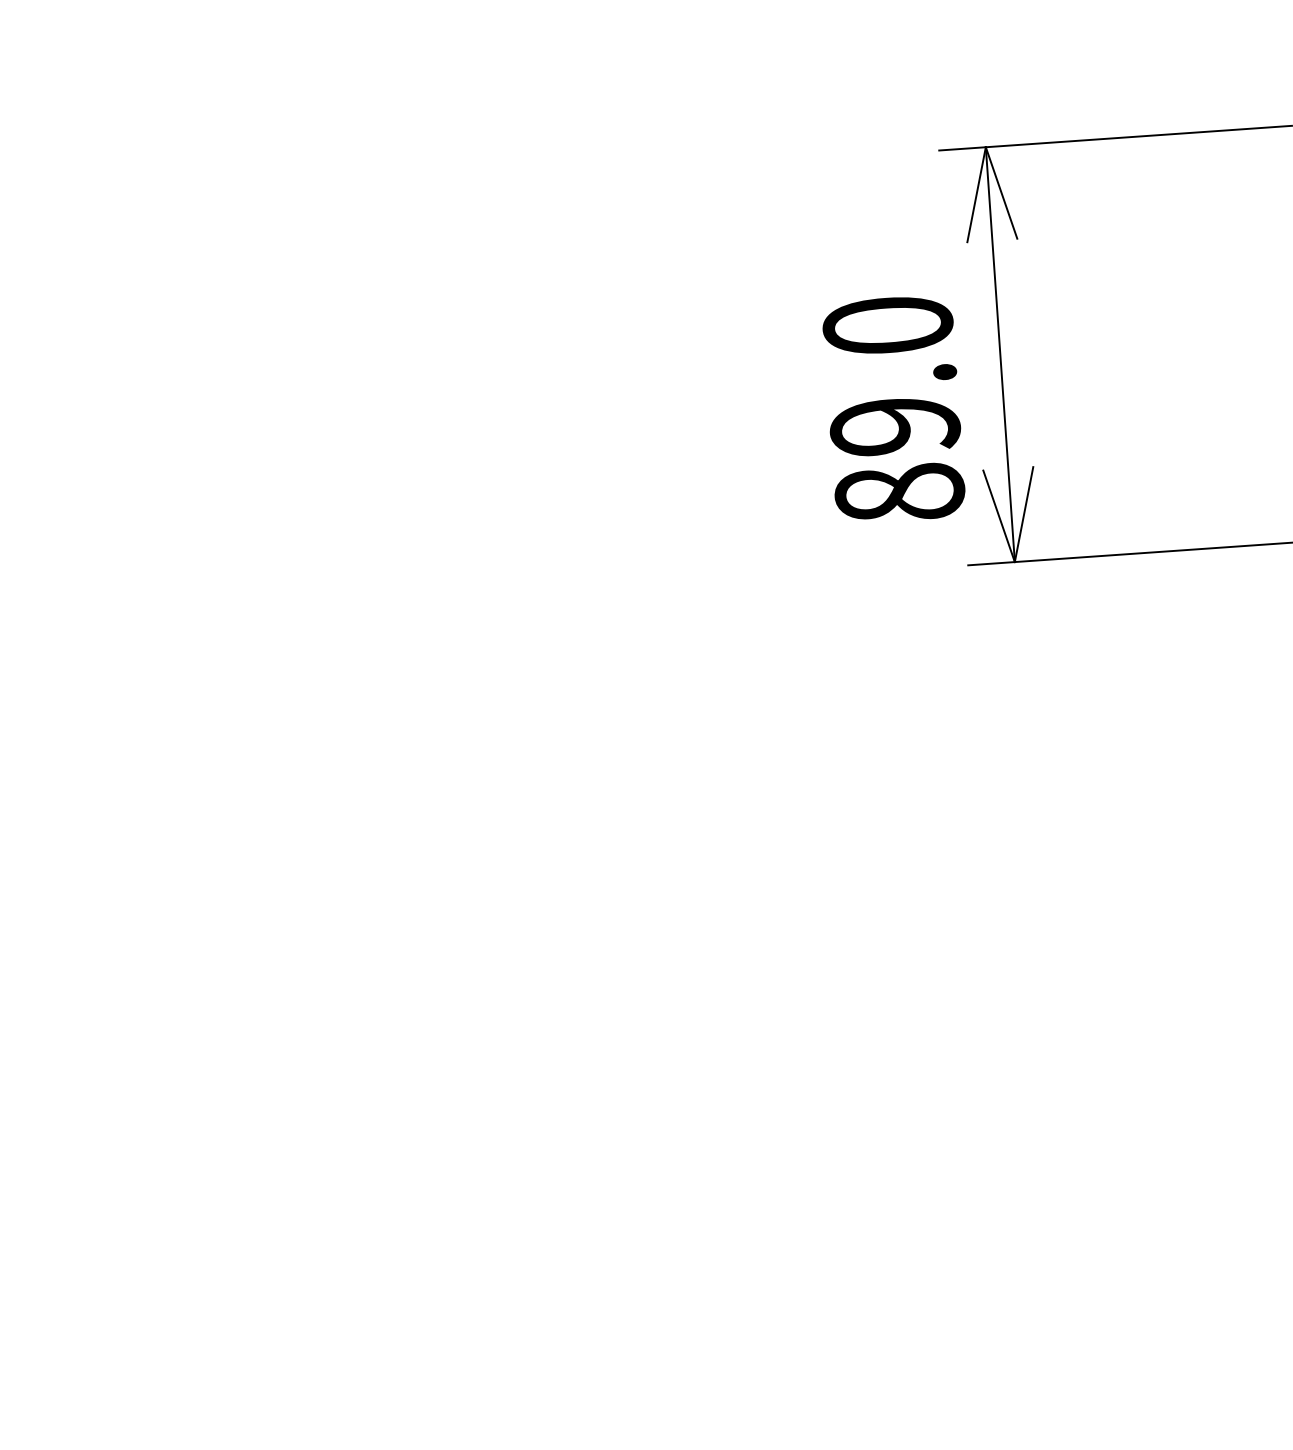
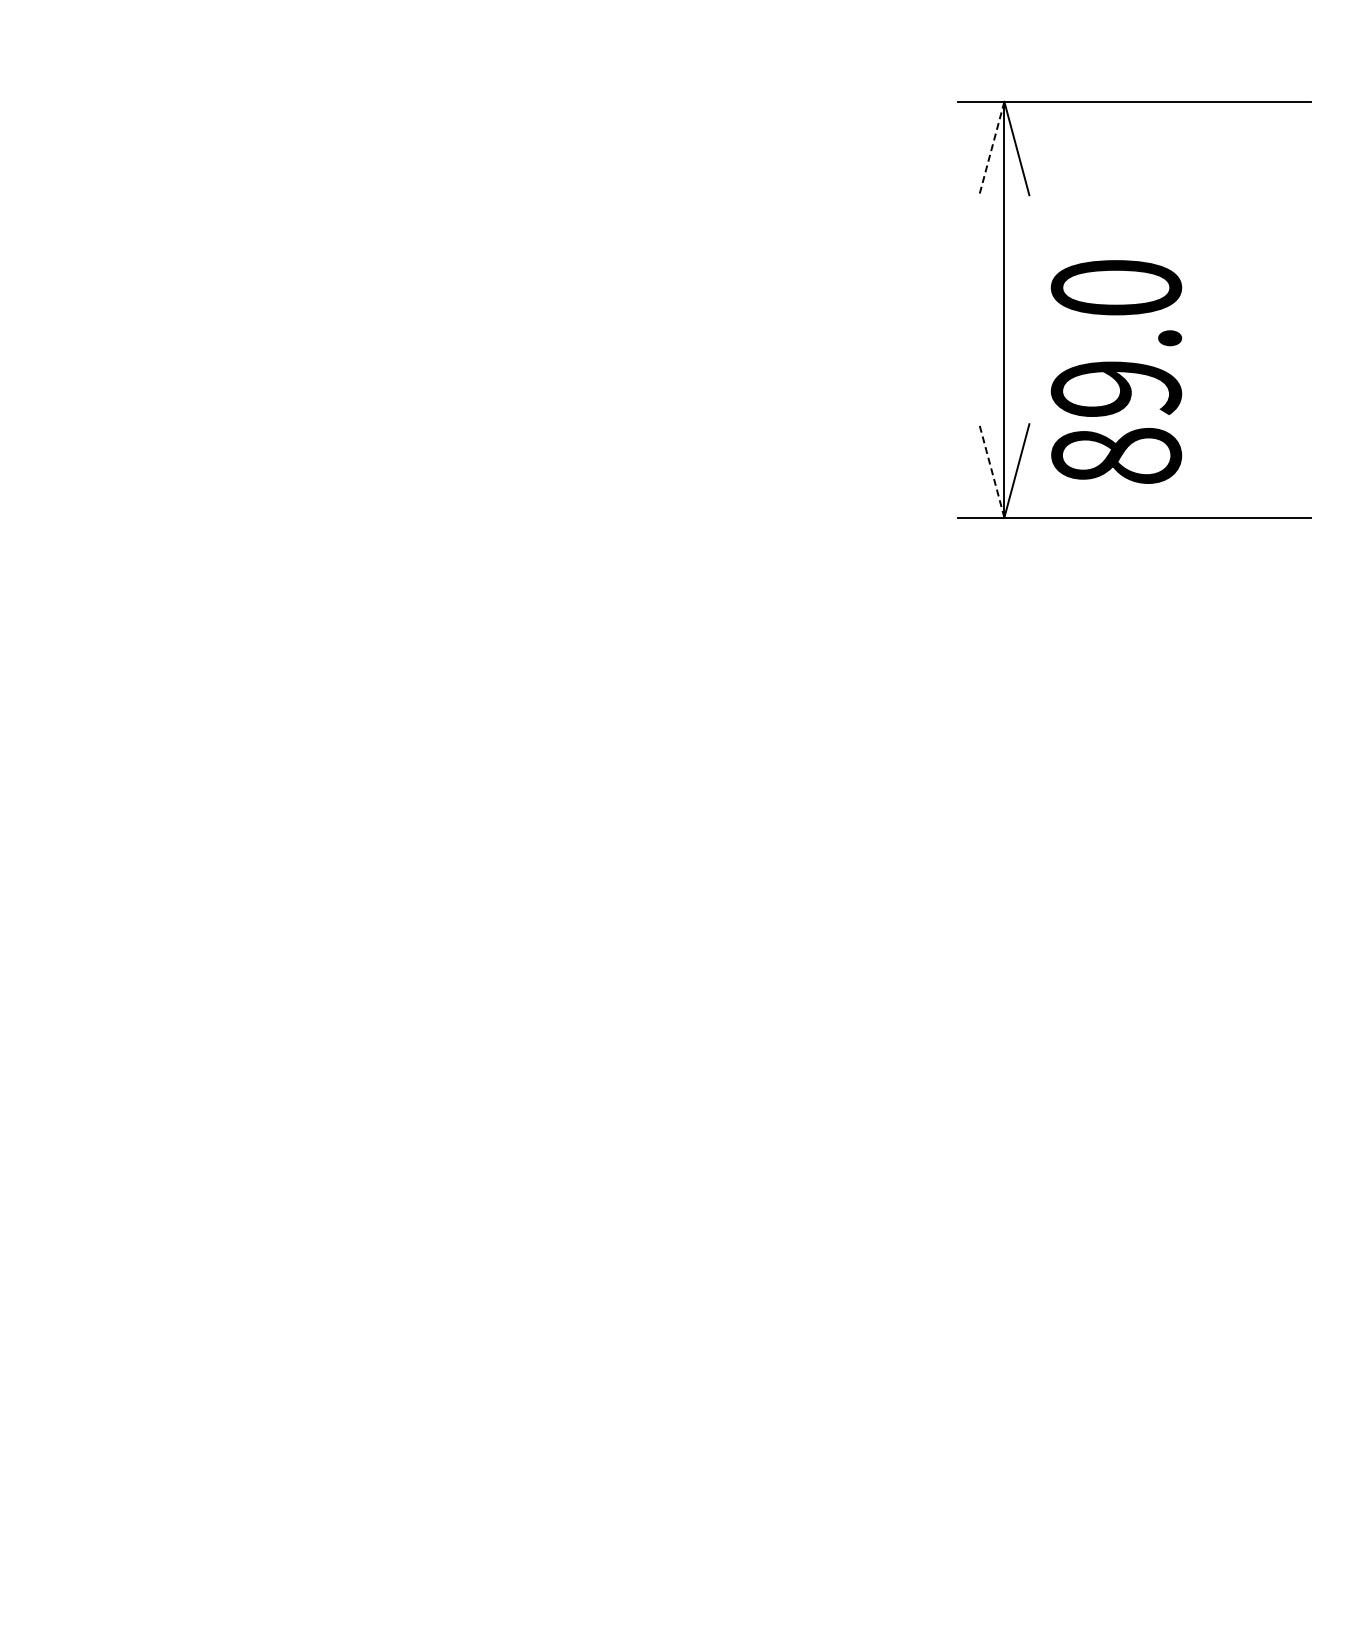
line: (976, 195) -> (991, 149), solid -> dashed
text: (893, 408) -> (1116, 371), moved
line: (998, 515) -> (991, 470), solid -> dashed

